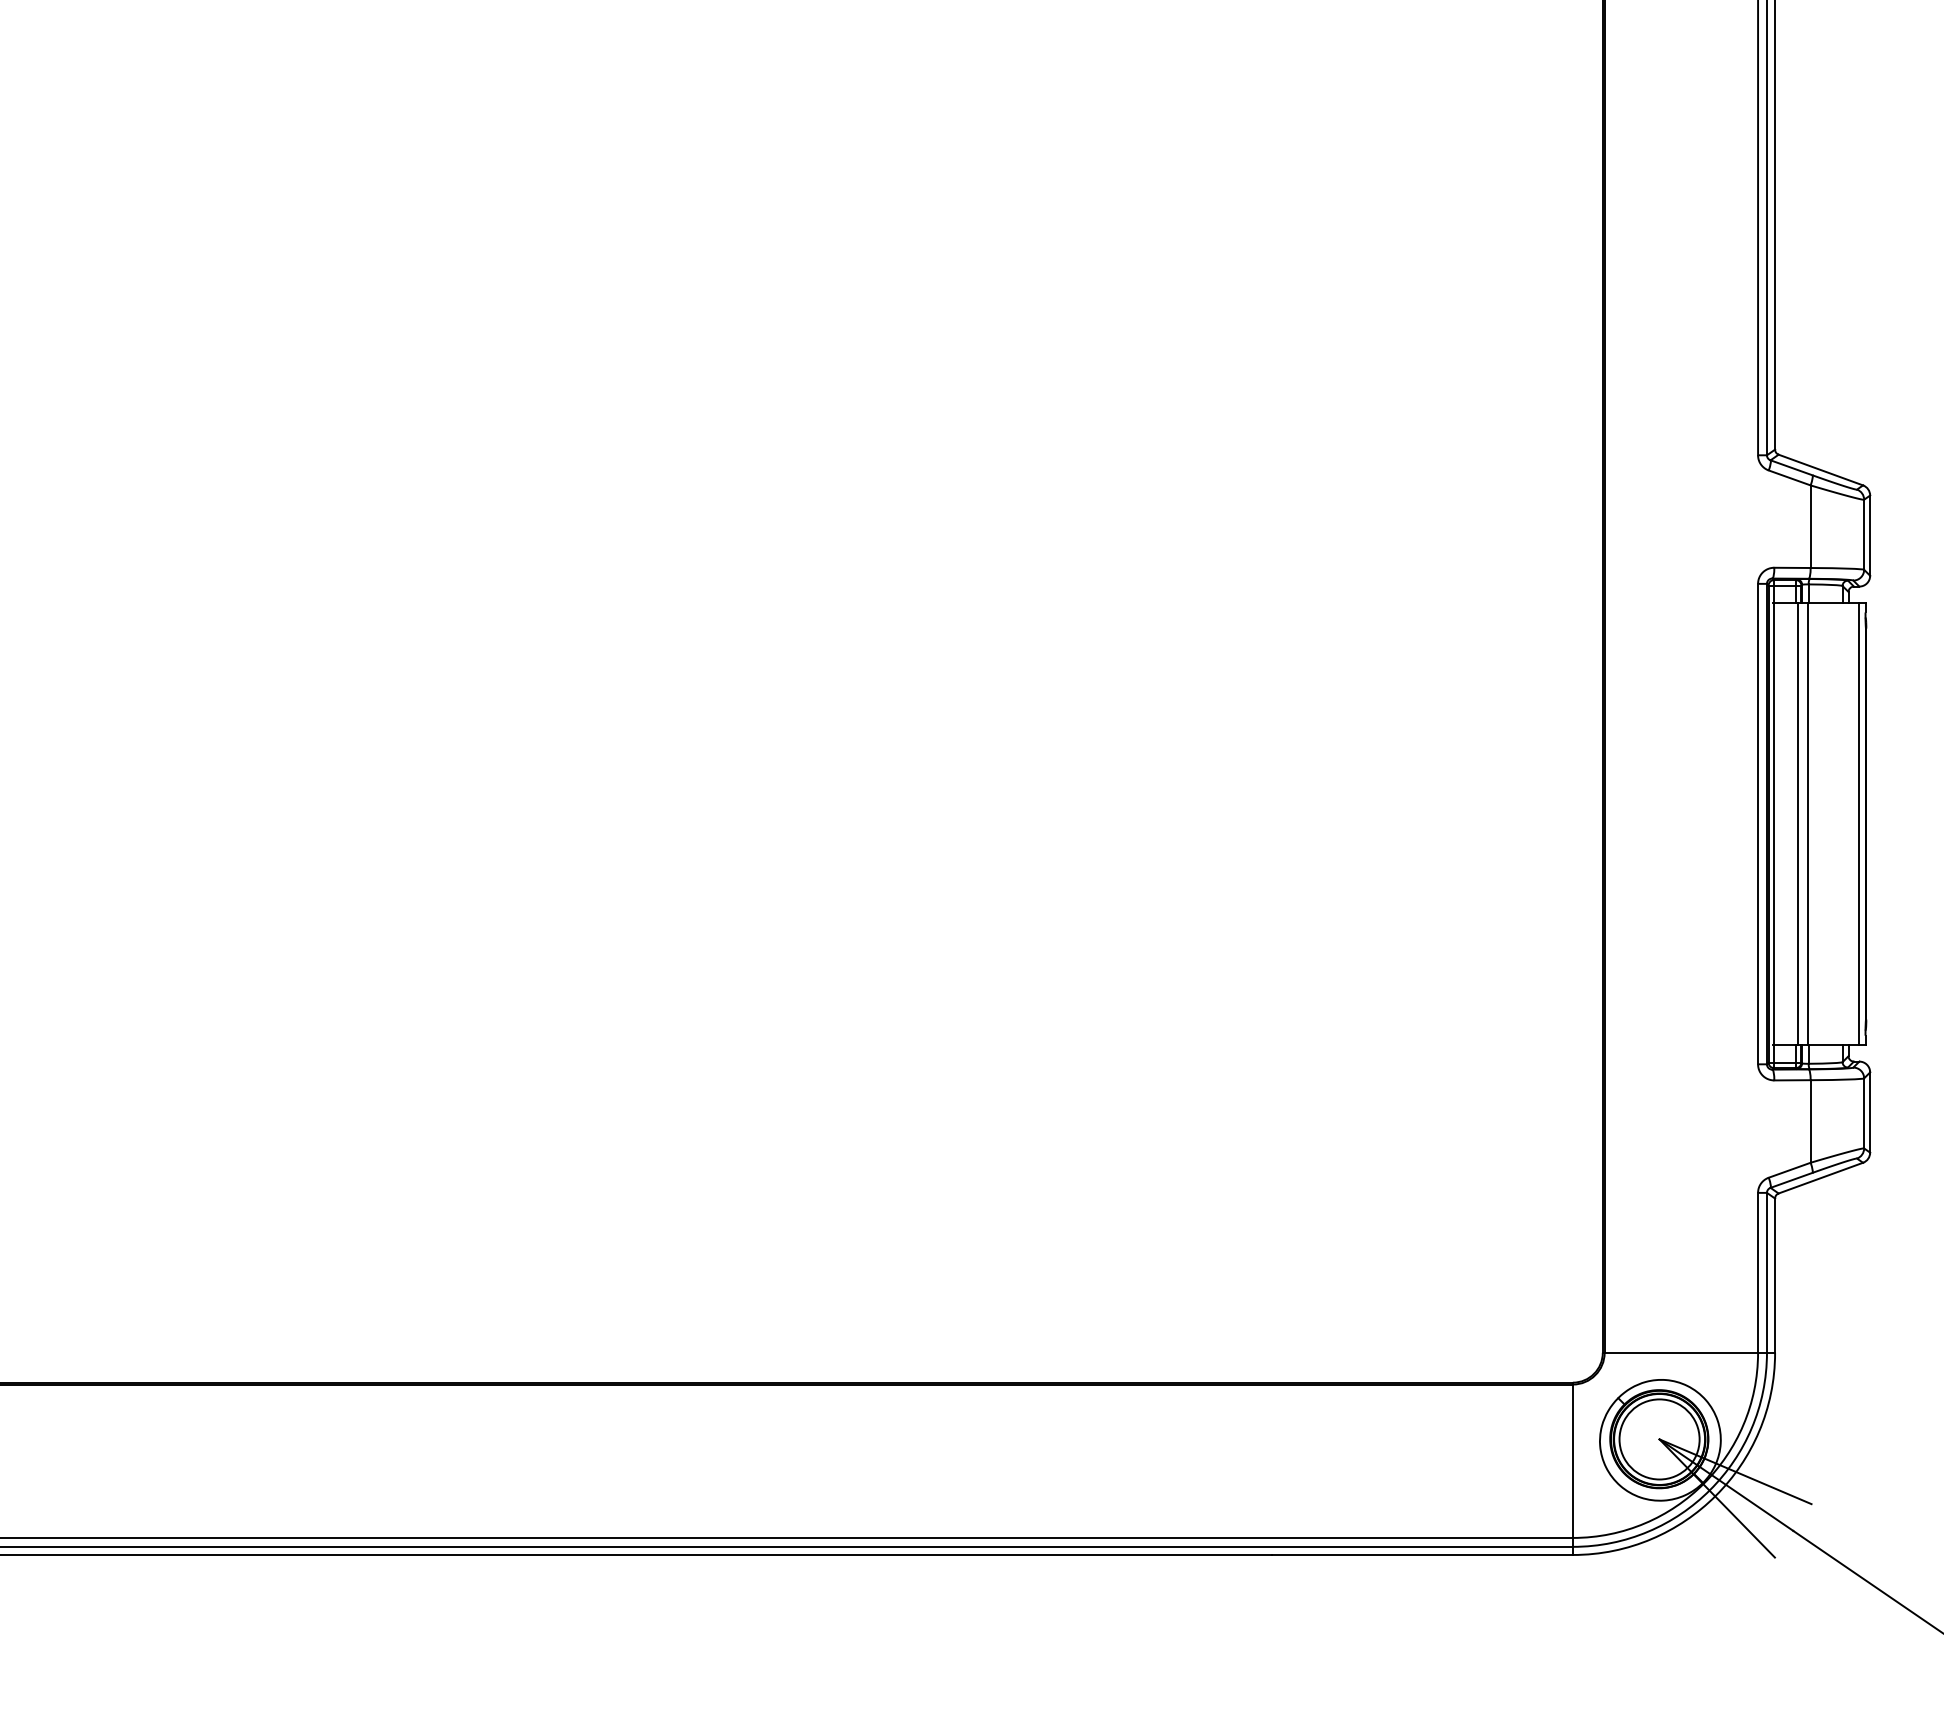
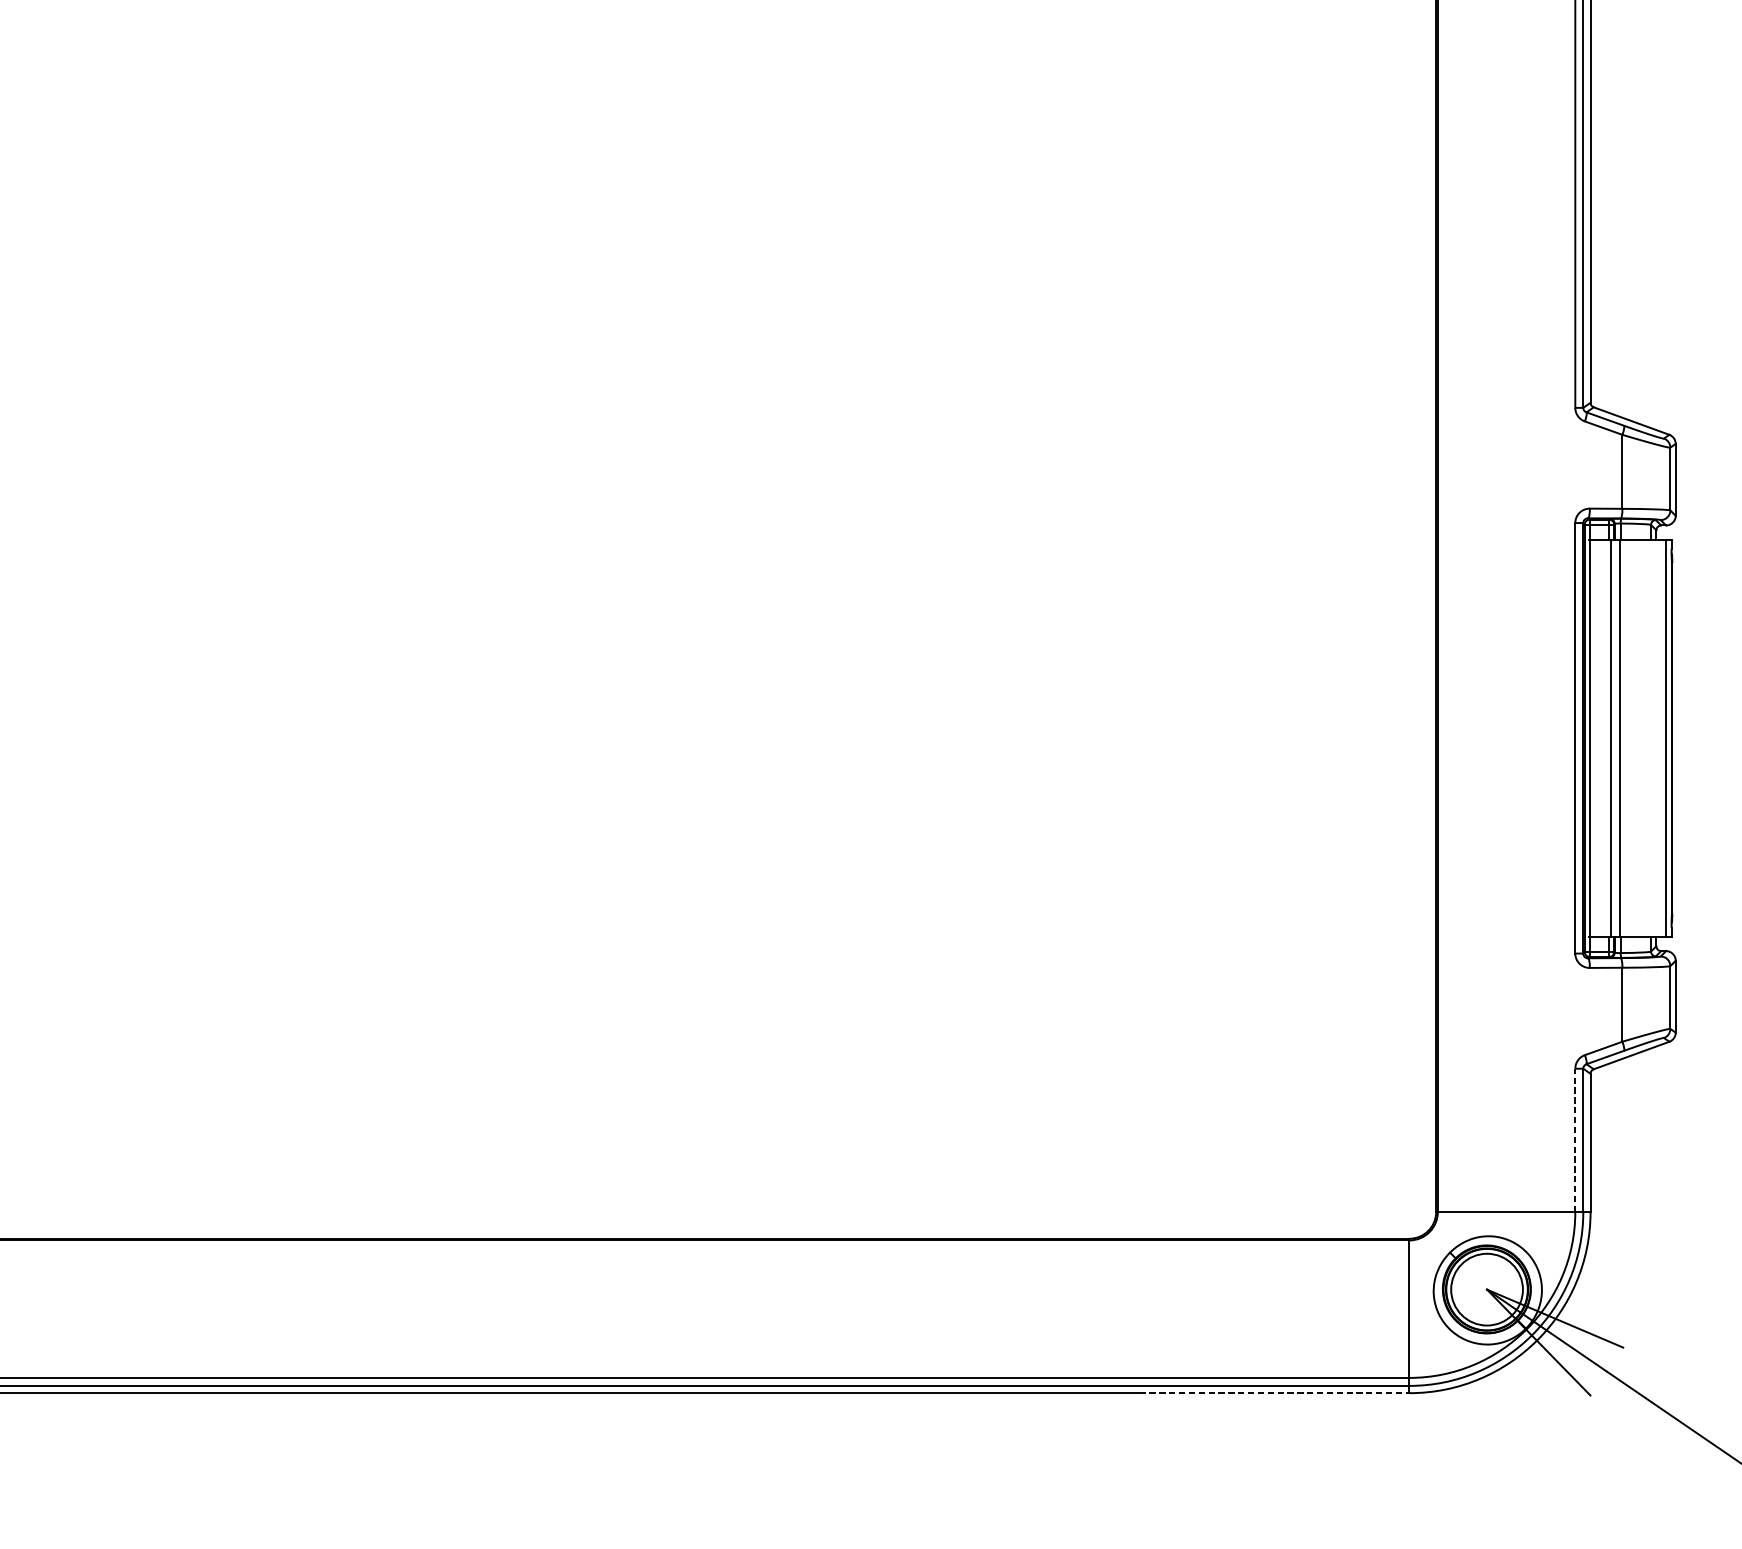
line: (1758, 1272) -> (1575, 1140), solid -> dashed
line: (1422, 1554) -> (1274, 1392), solid -> dashed

